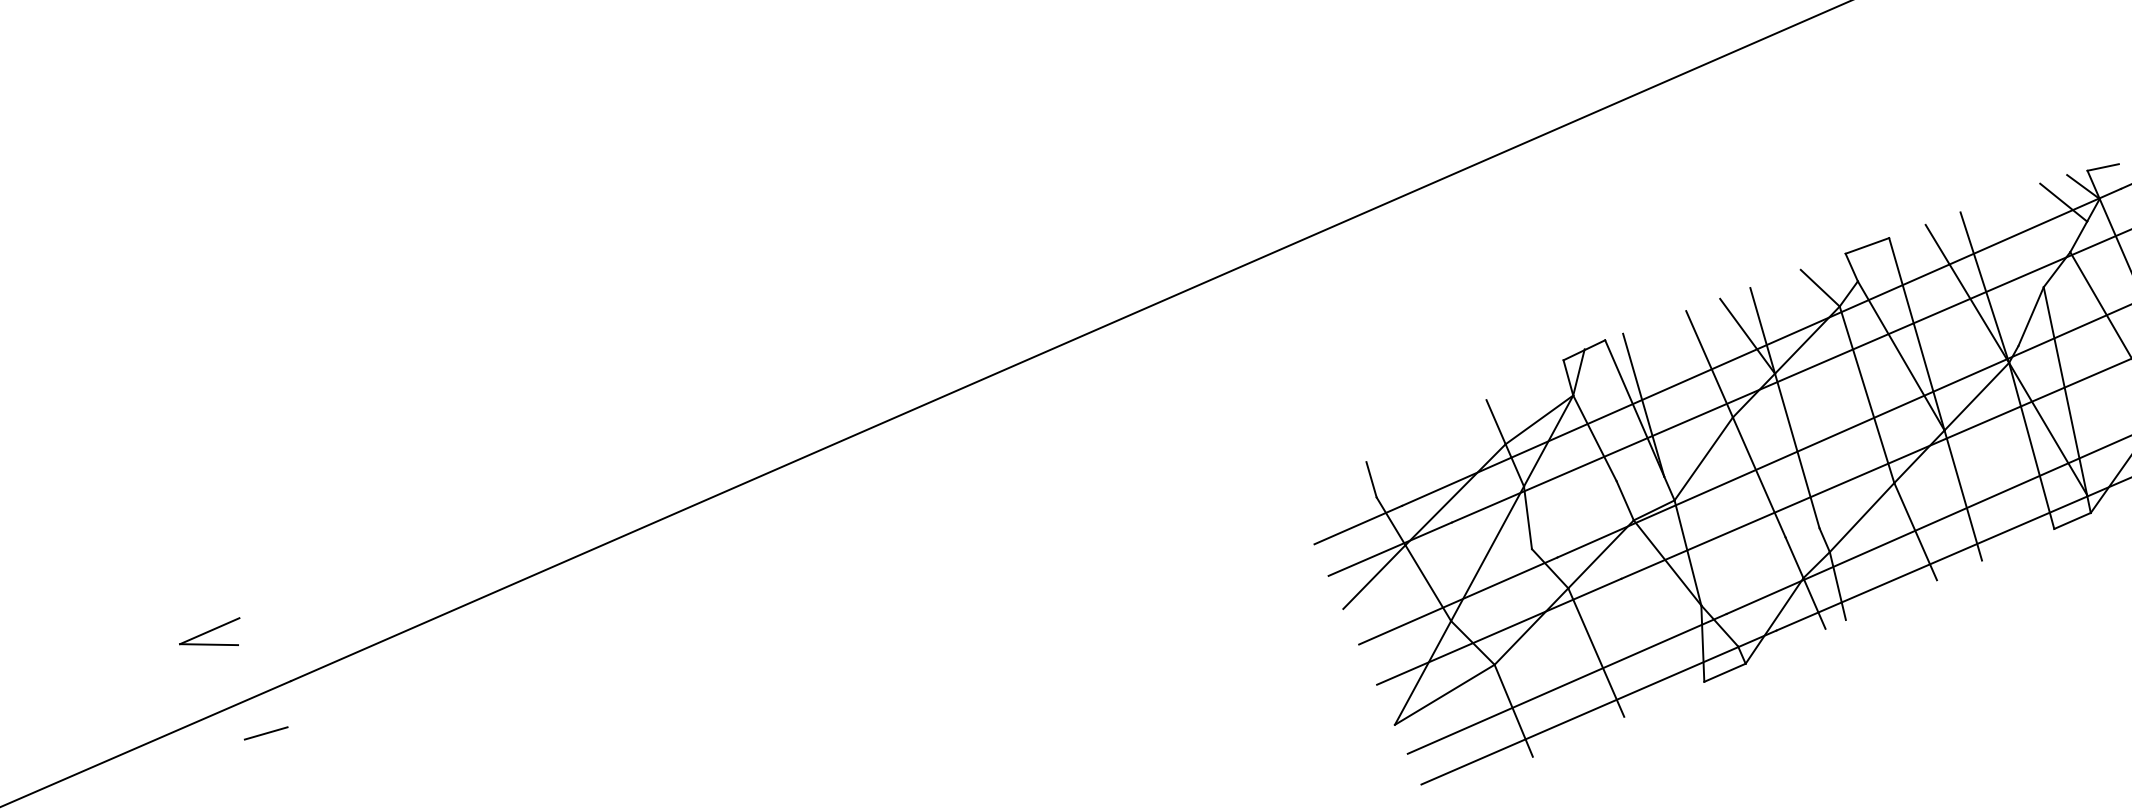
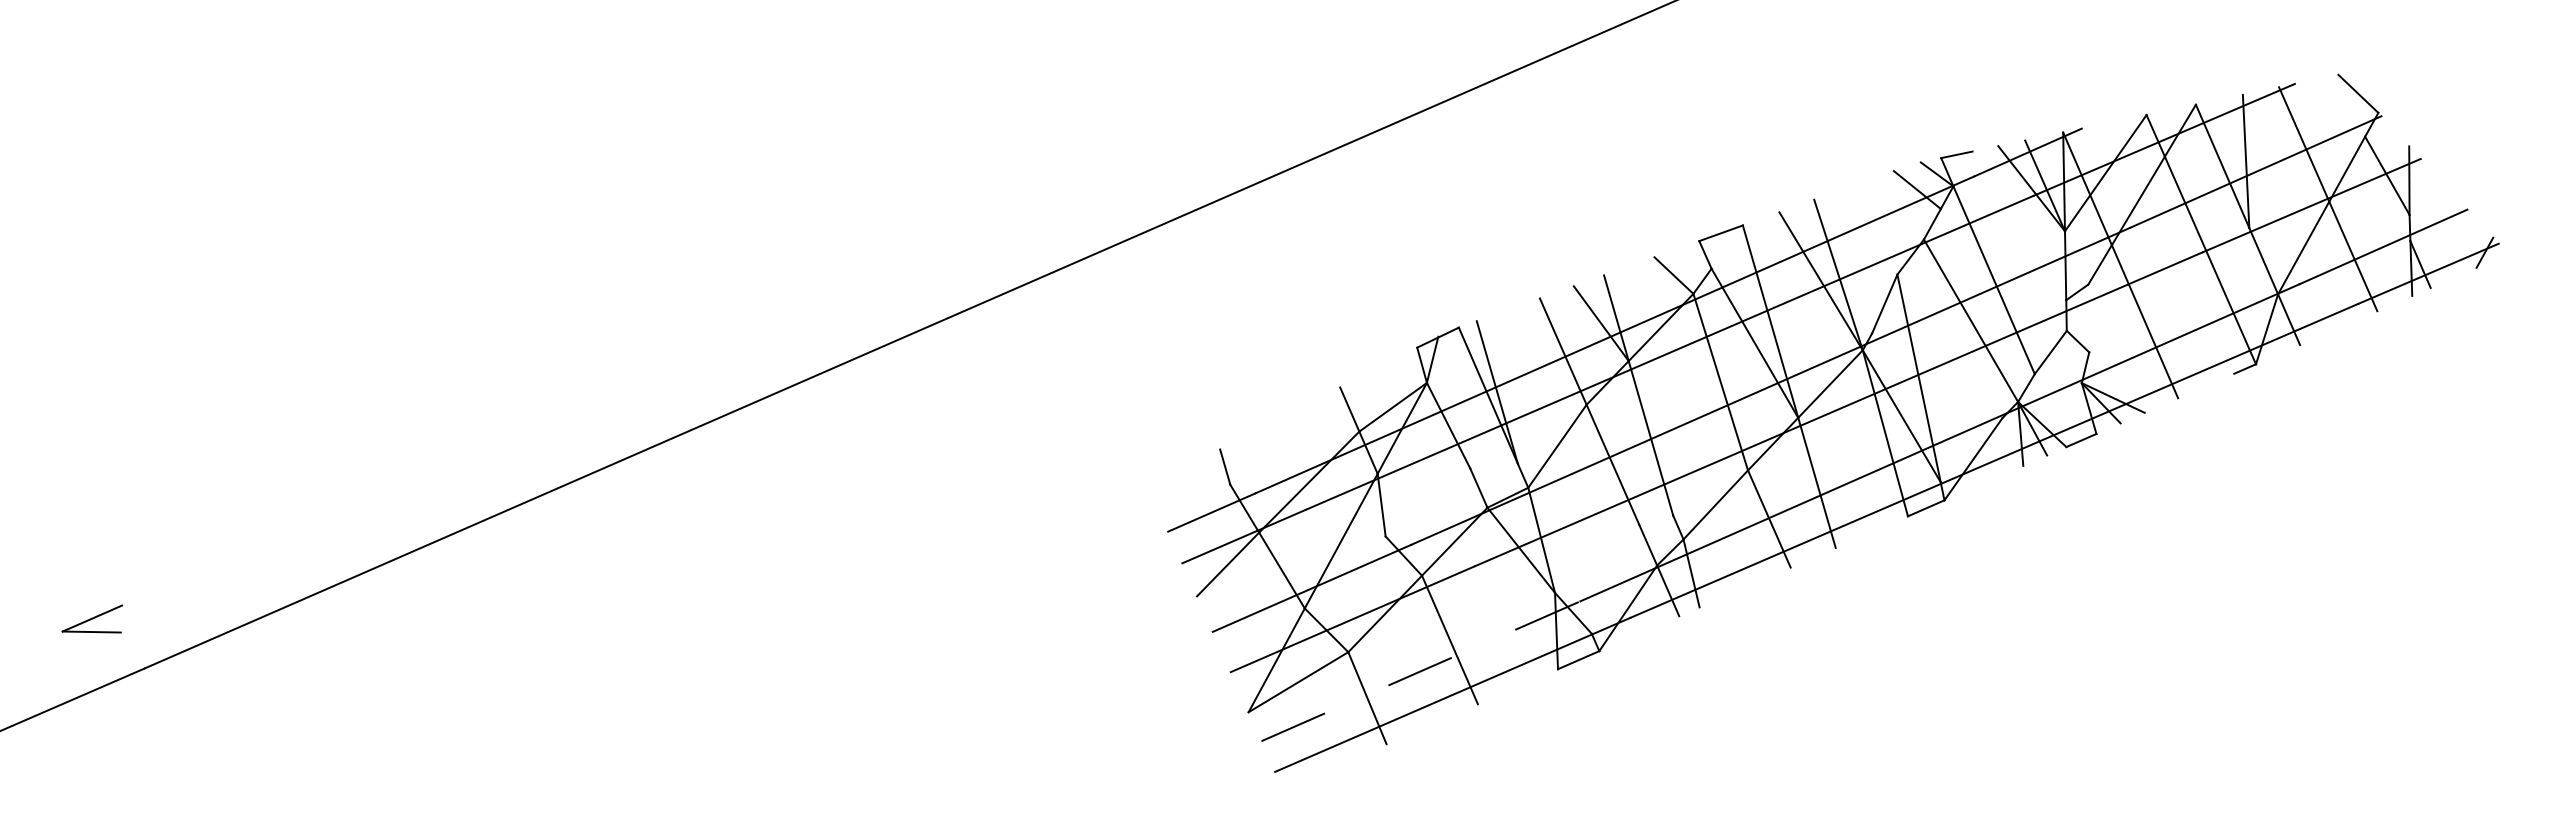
part: (209, 631) -> (92, 618), moved
line: (1567, 684) -> (1421, 671), solid -> dashed
line: (265, 733) -> (119, 720), removed

